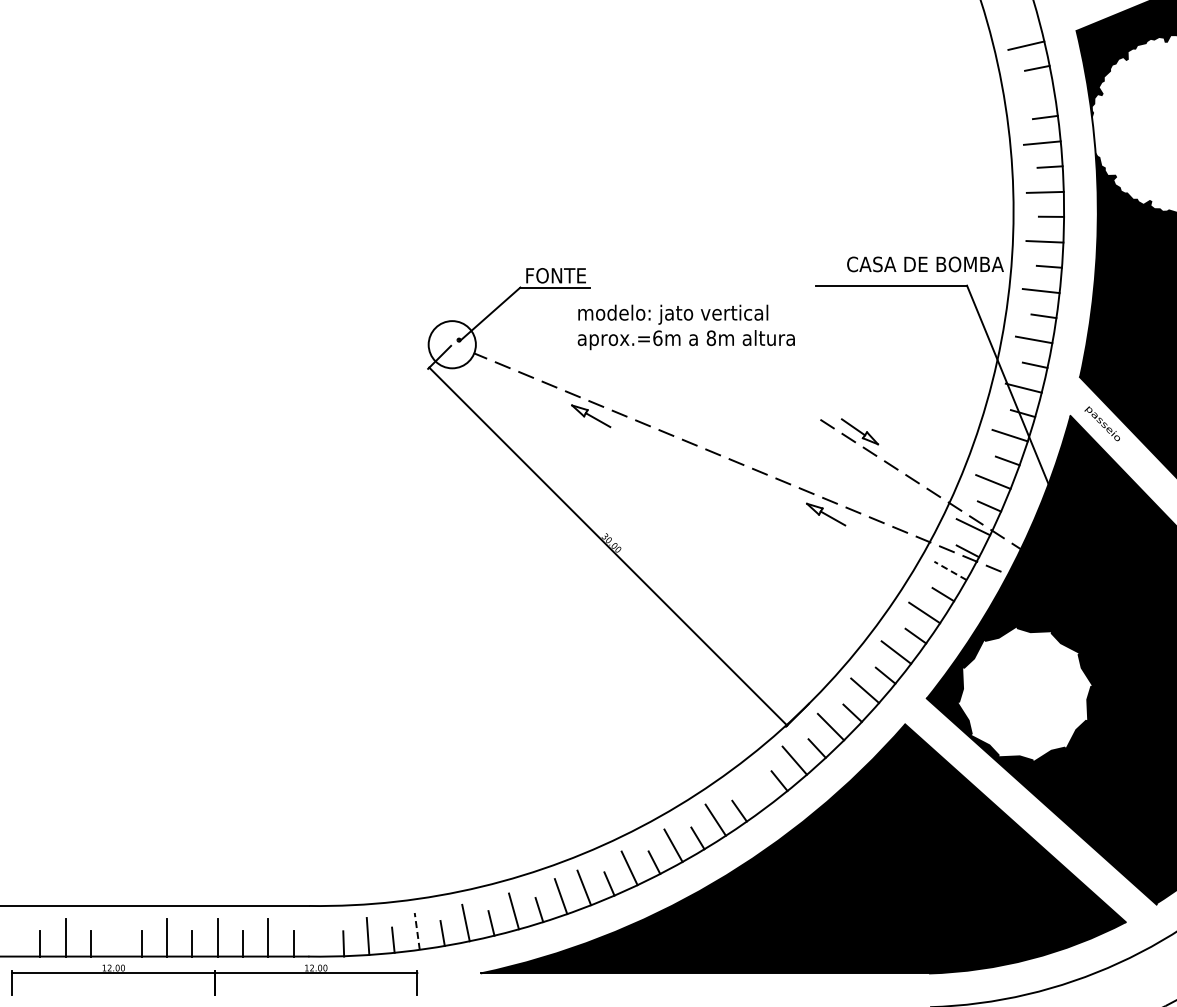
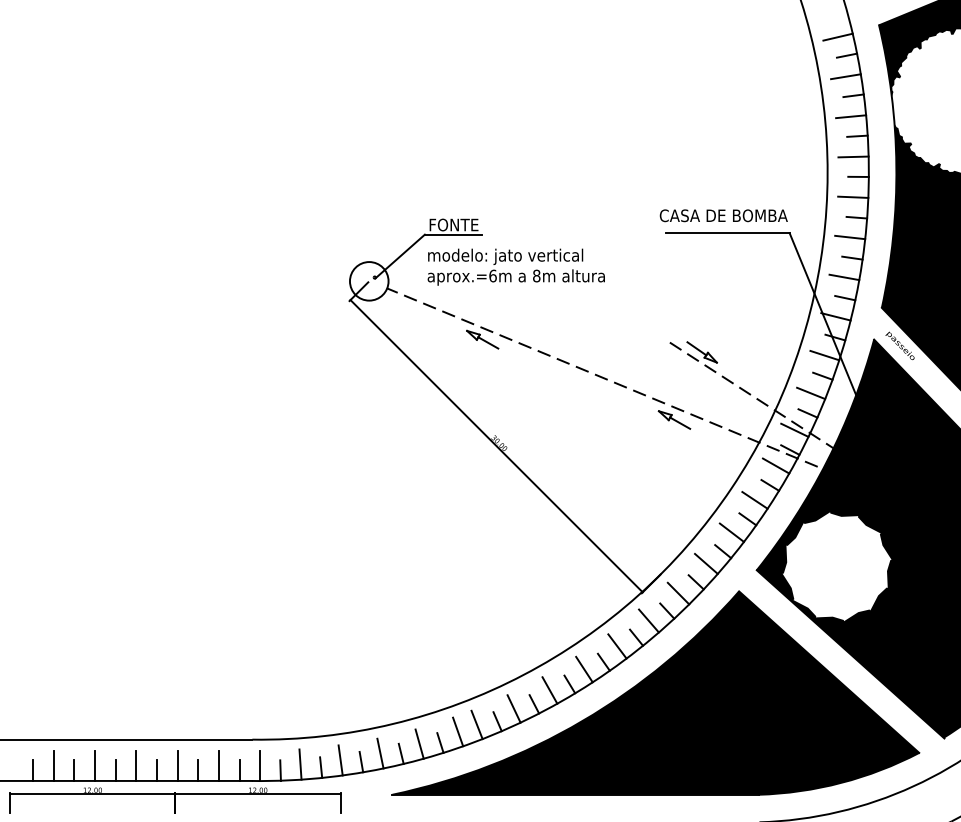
line: (1035, 94) -> (845, 77), added
text: (925, 264) -> (723, 215), moved
text: (685, 327) -> (515, 267), moved
line: (950, 570) -> (776, 465), dashed -> solid
line: (756, 791) -> (617, 646), added
line: (417, 931) -> (340, 760), dashed -> solid
line: (116, 937) -> (95, 765), added
line: (318, 937) -> (260, 765), added

